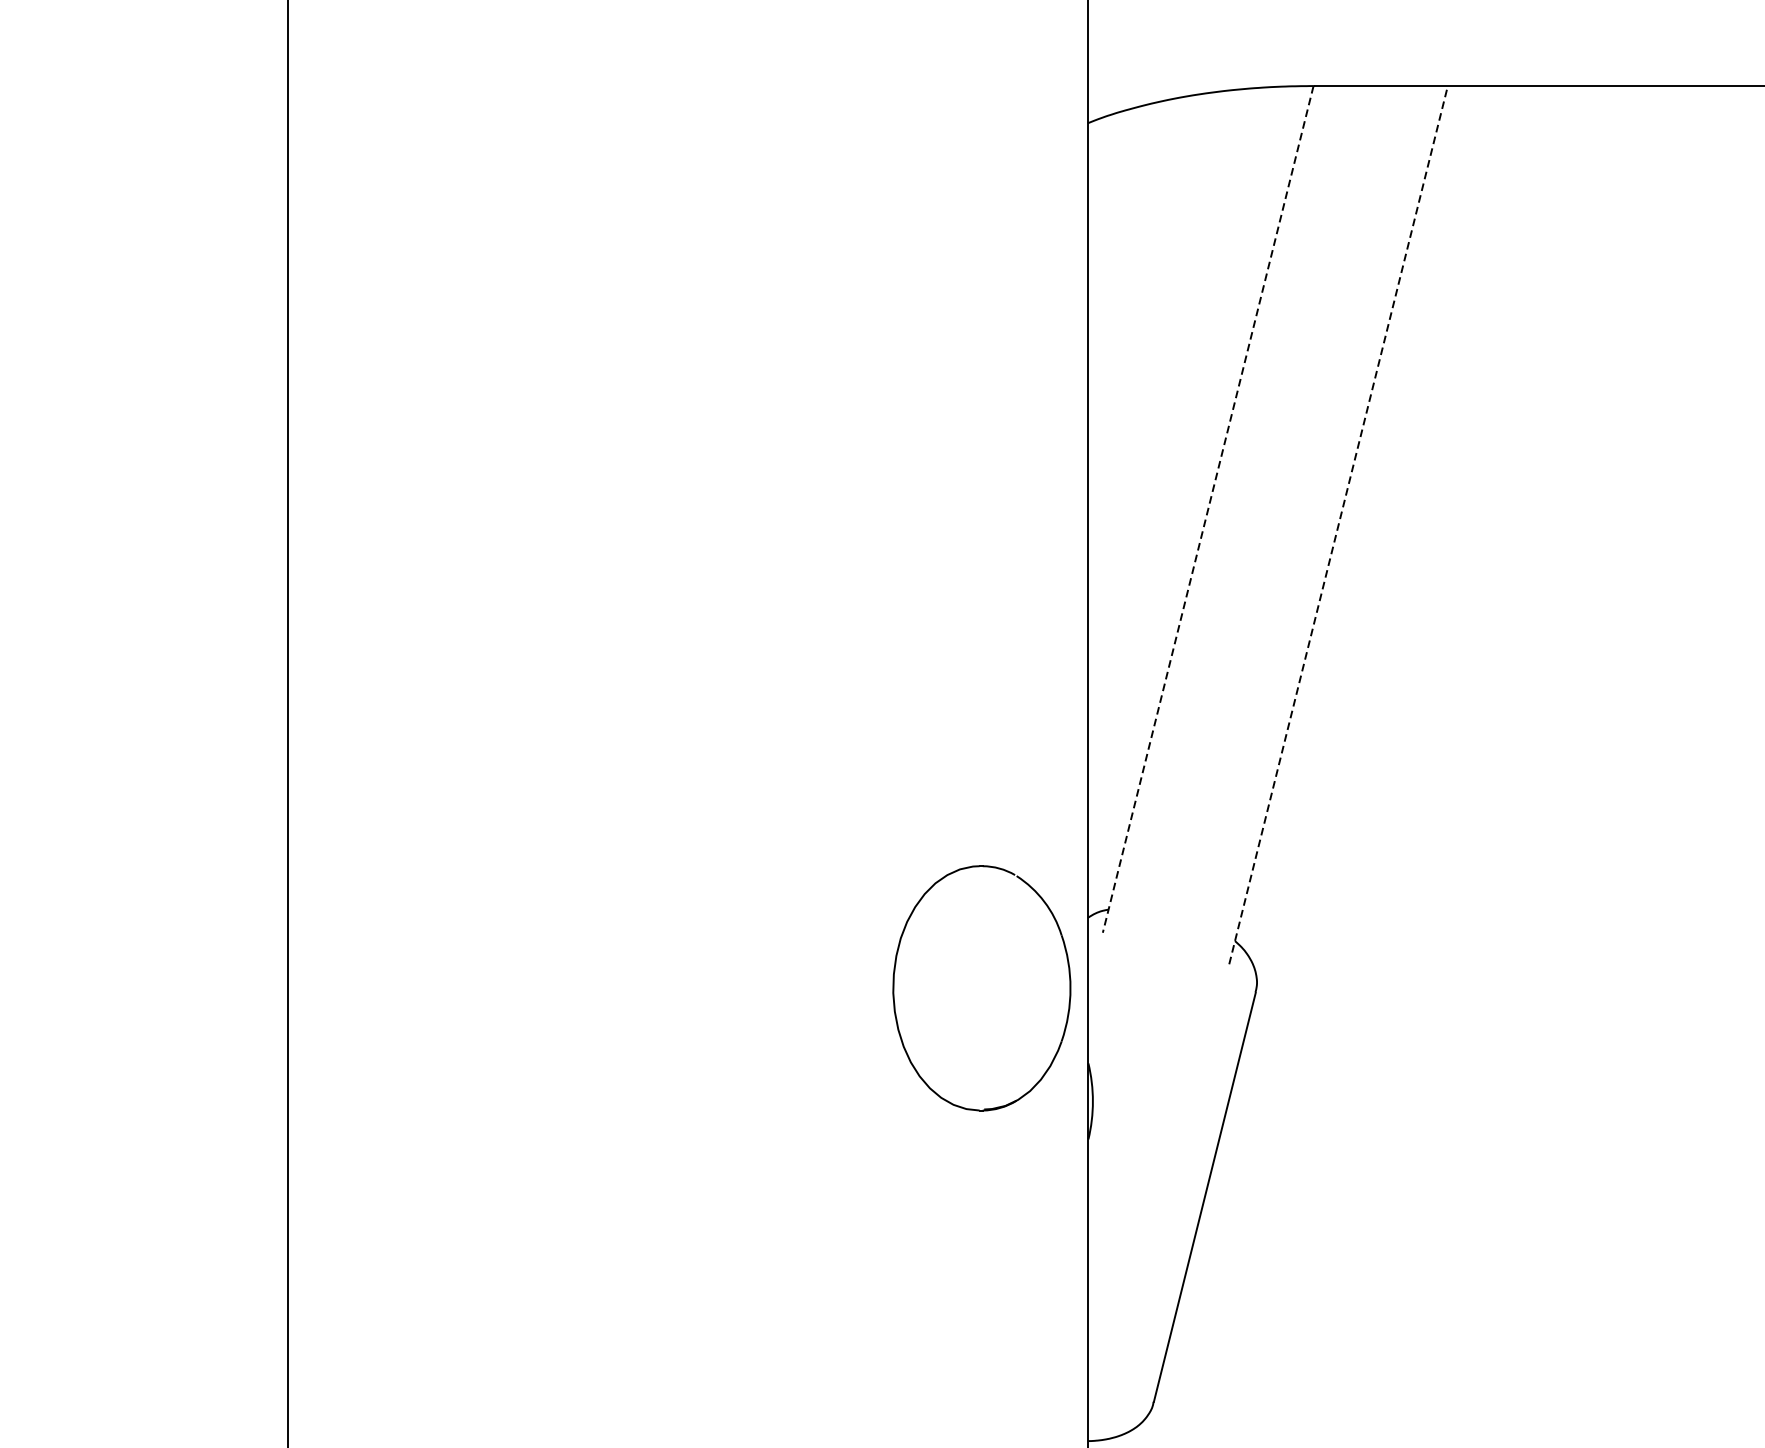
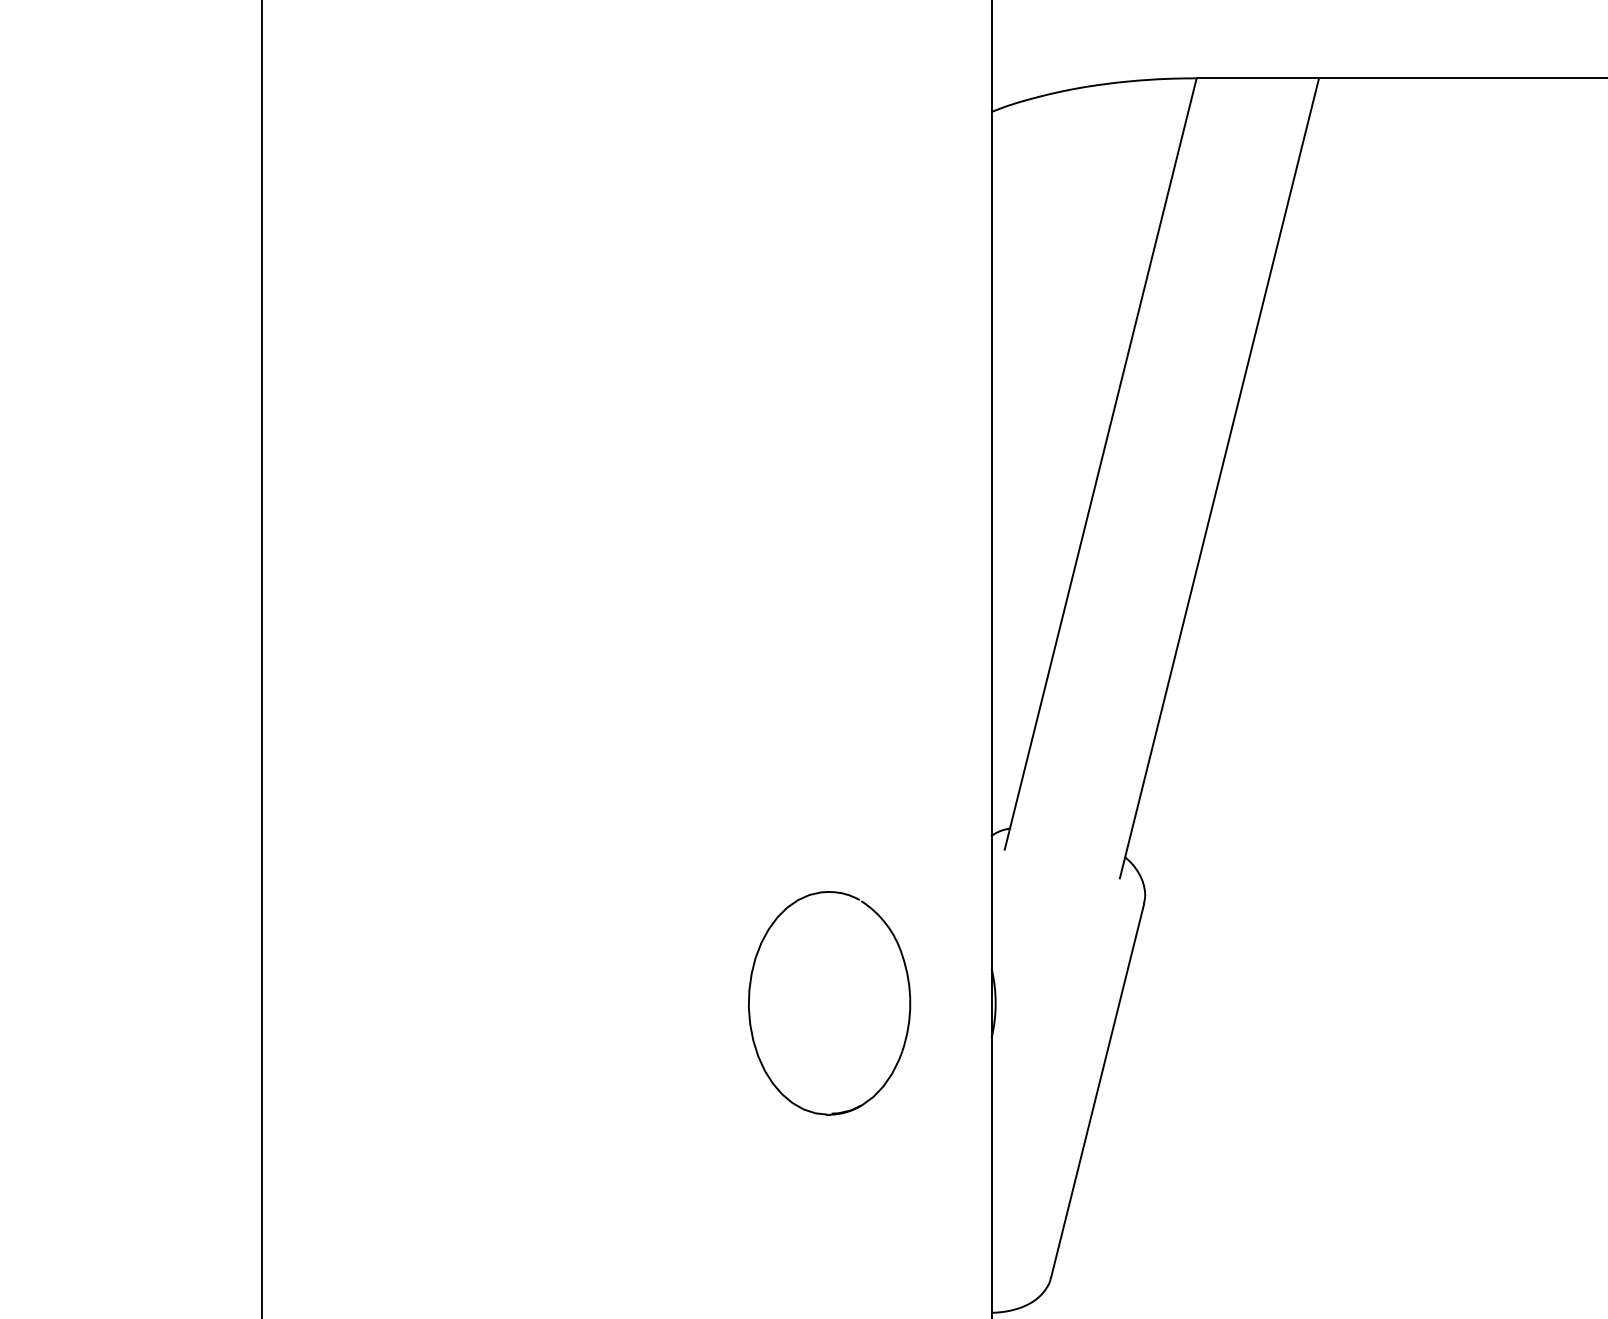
line: (1207, 509) -> (1100, 464), dashed -> solid
line: (1338, 524) -> (1219, 477), dashed -> solid
part: (895, 980) -> (750, 996), moved

